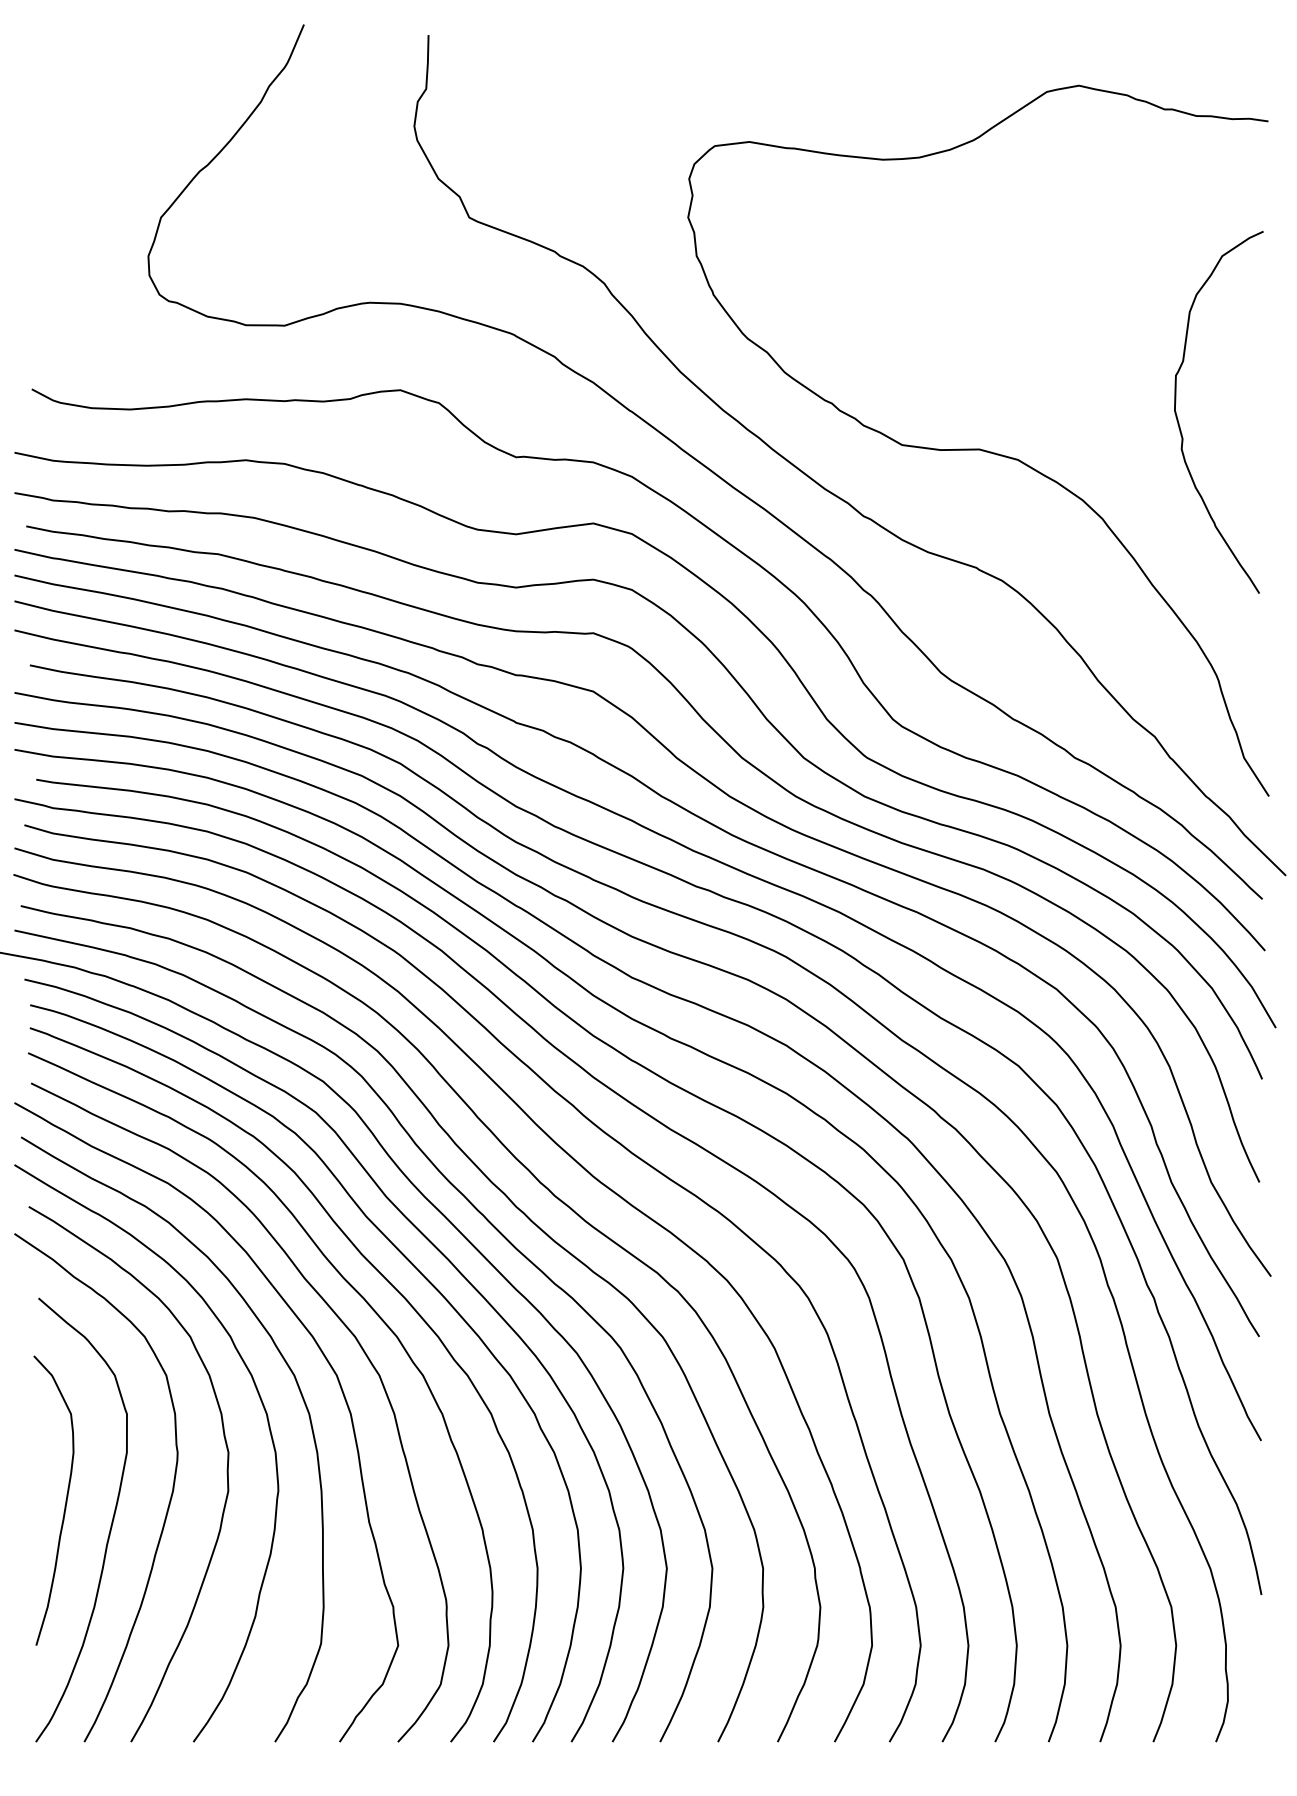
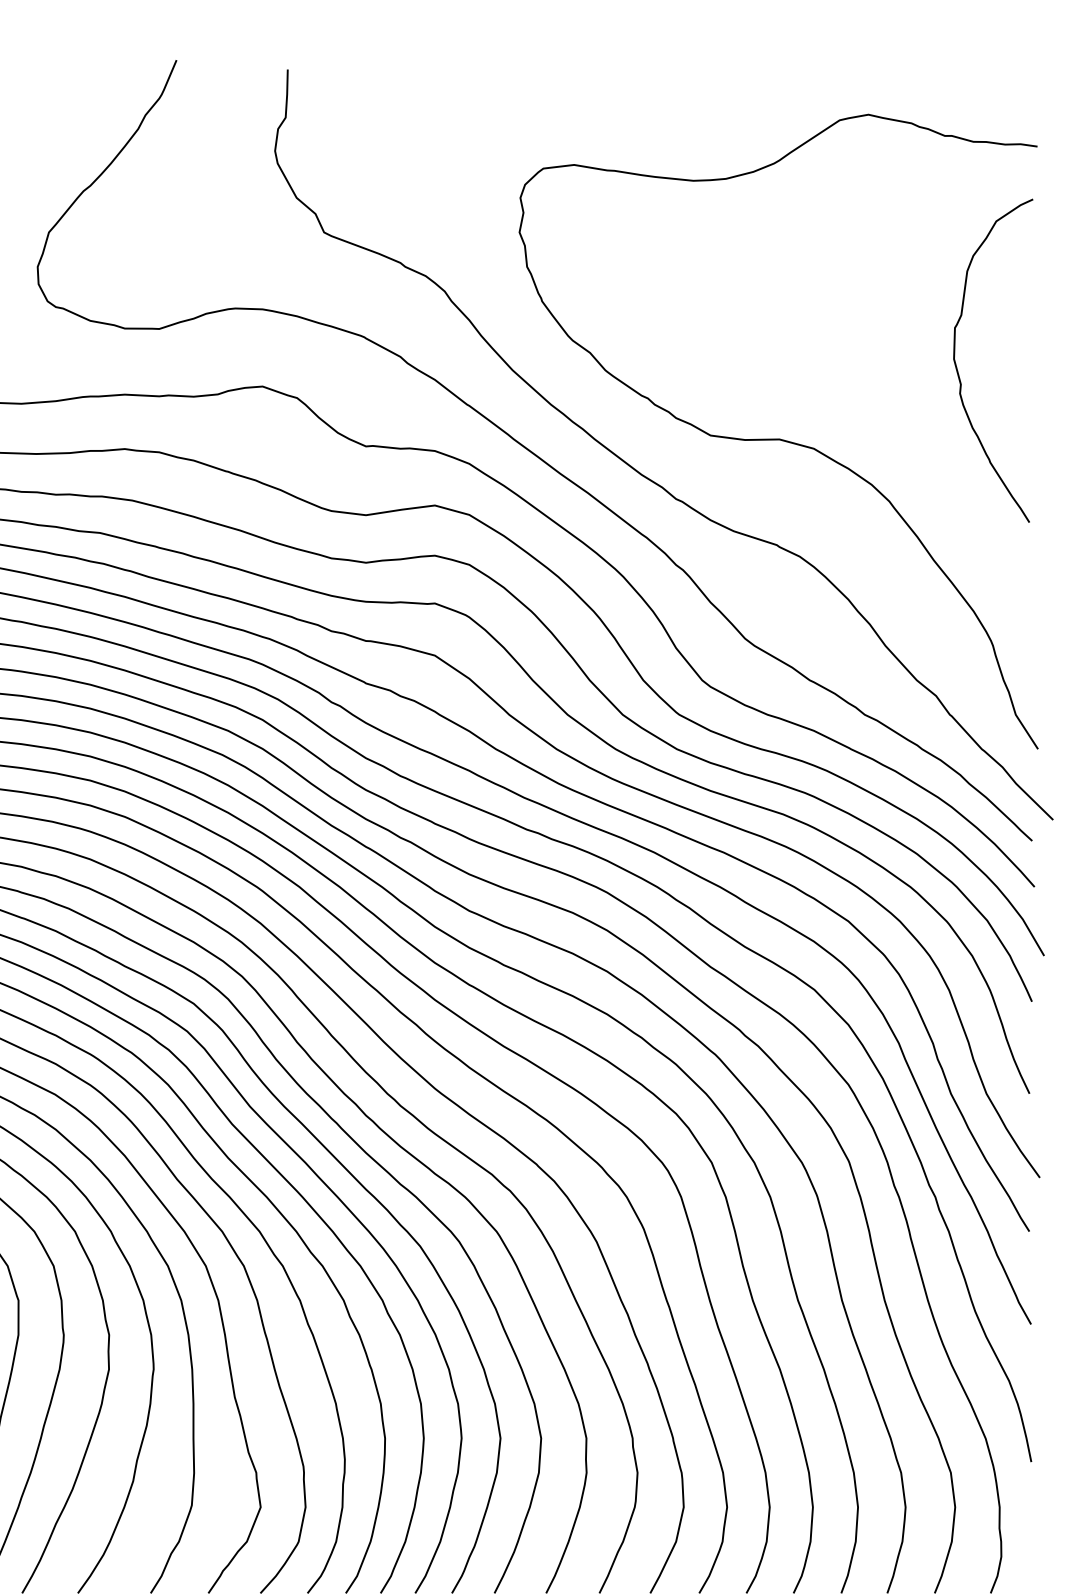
curve: (1179, 422) -> (958, 369), moved

